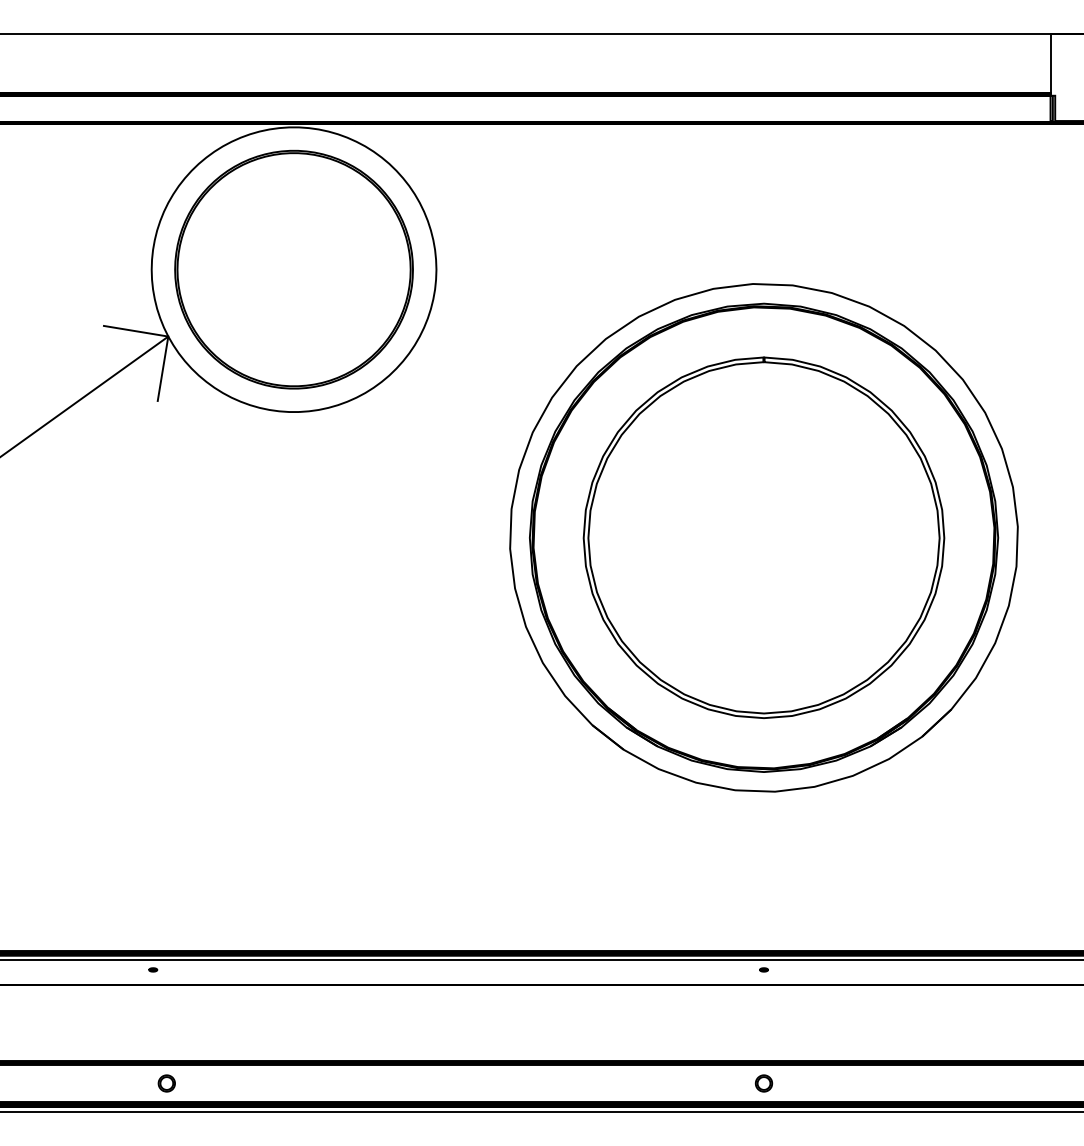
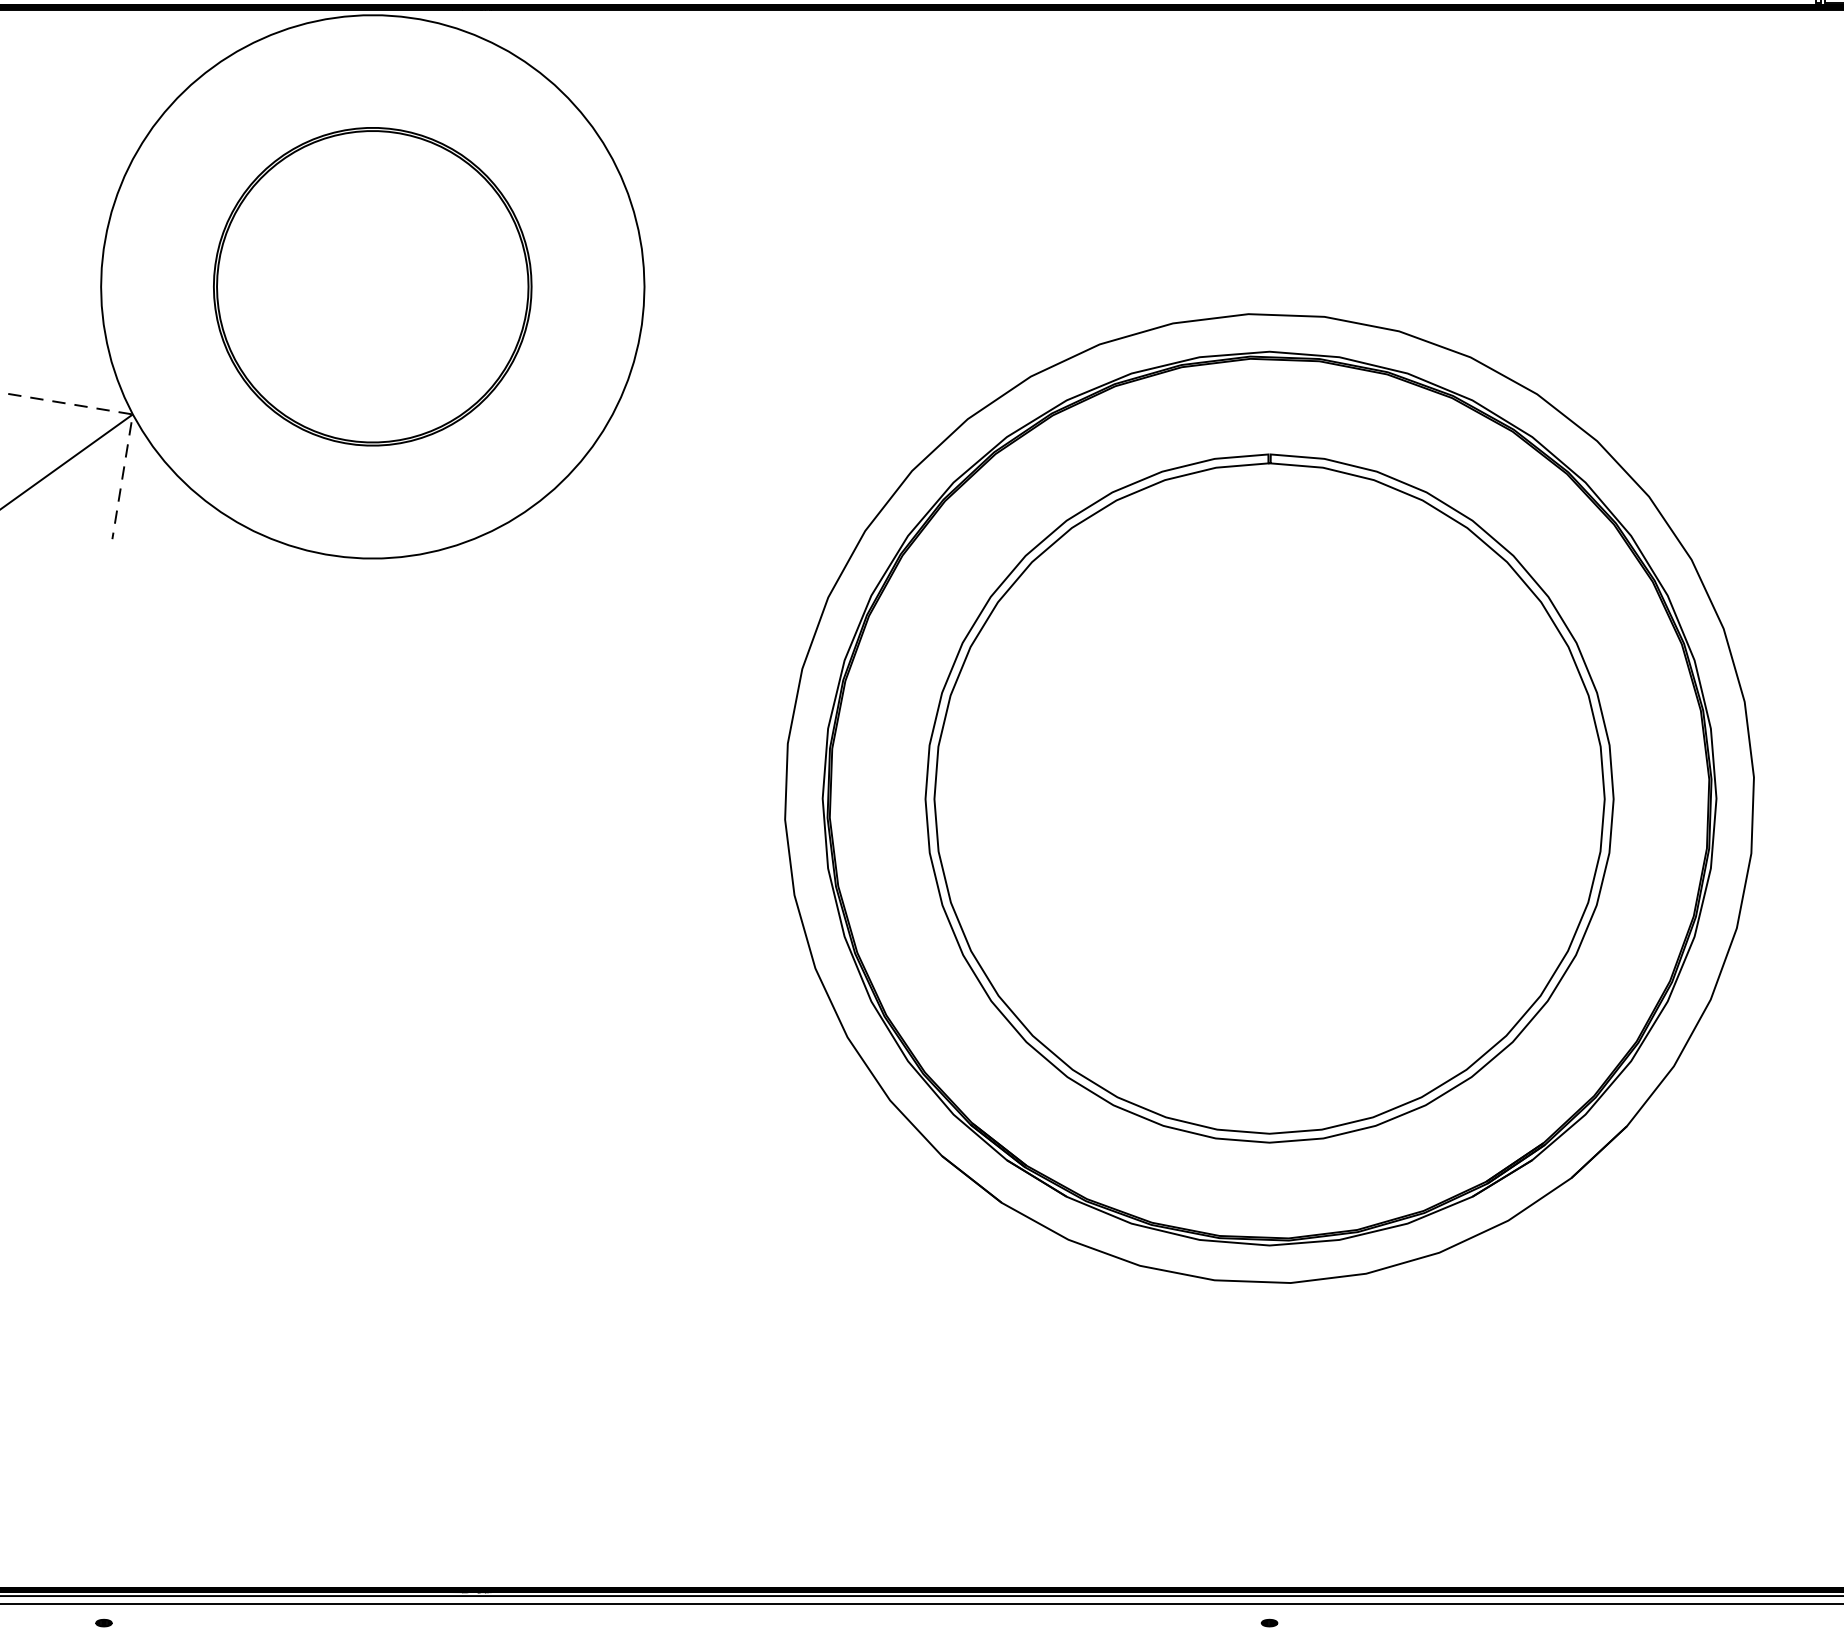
part: (293, 269) -> (371, 286), size x0.7
line: (168, 336) -> (133, 414), solid -> dashed

